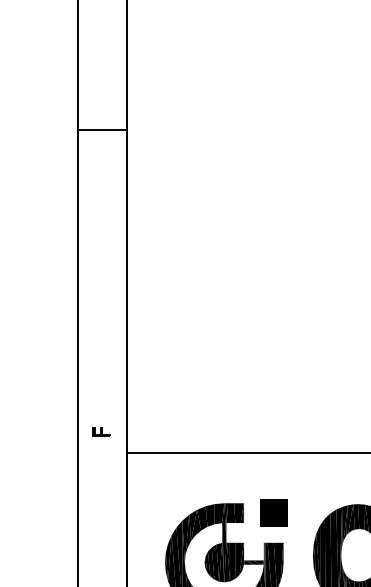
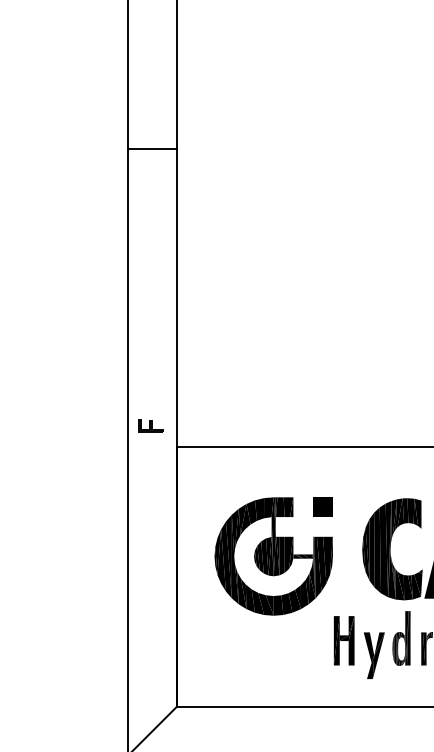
line: (102, 129) -> (152, 148), moved
part: (100, 431) -> (150, 425), size x1.43
part: (273, 512) -> (322, 506), size x0.71

